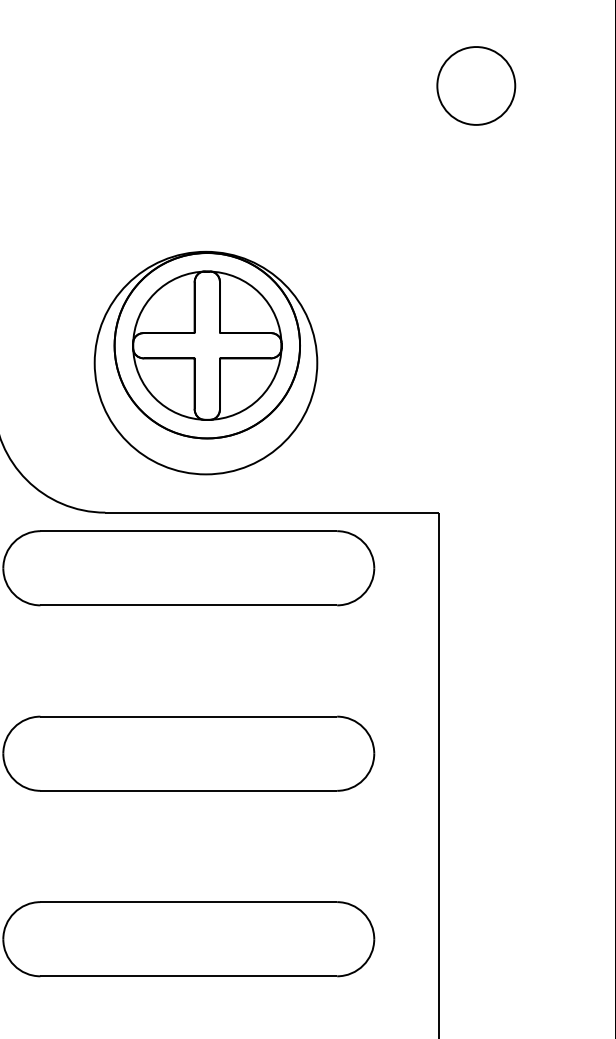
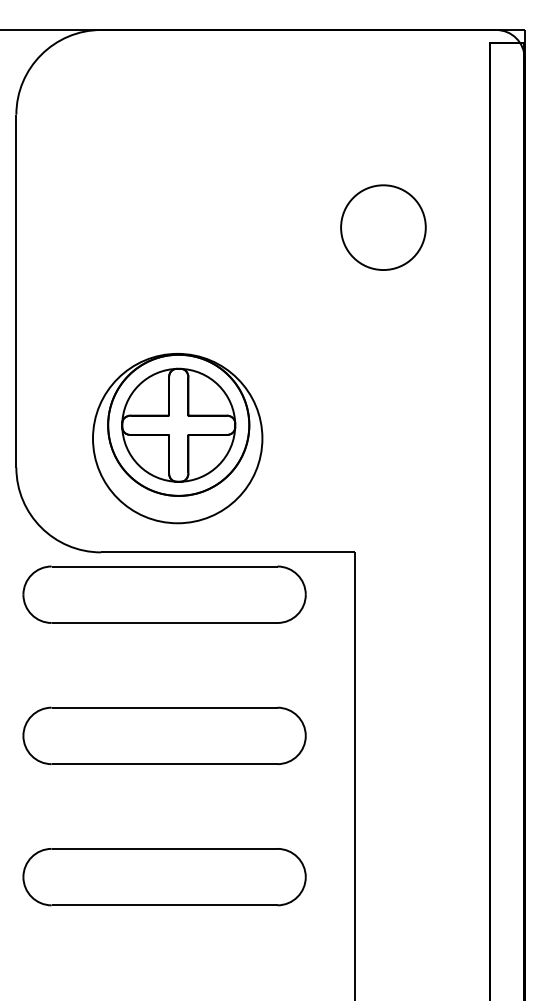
part: (476, 85) -> (383, 227), size x1.43

